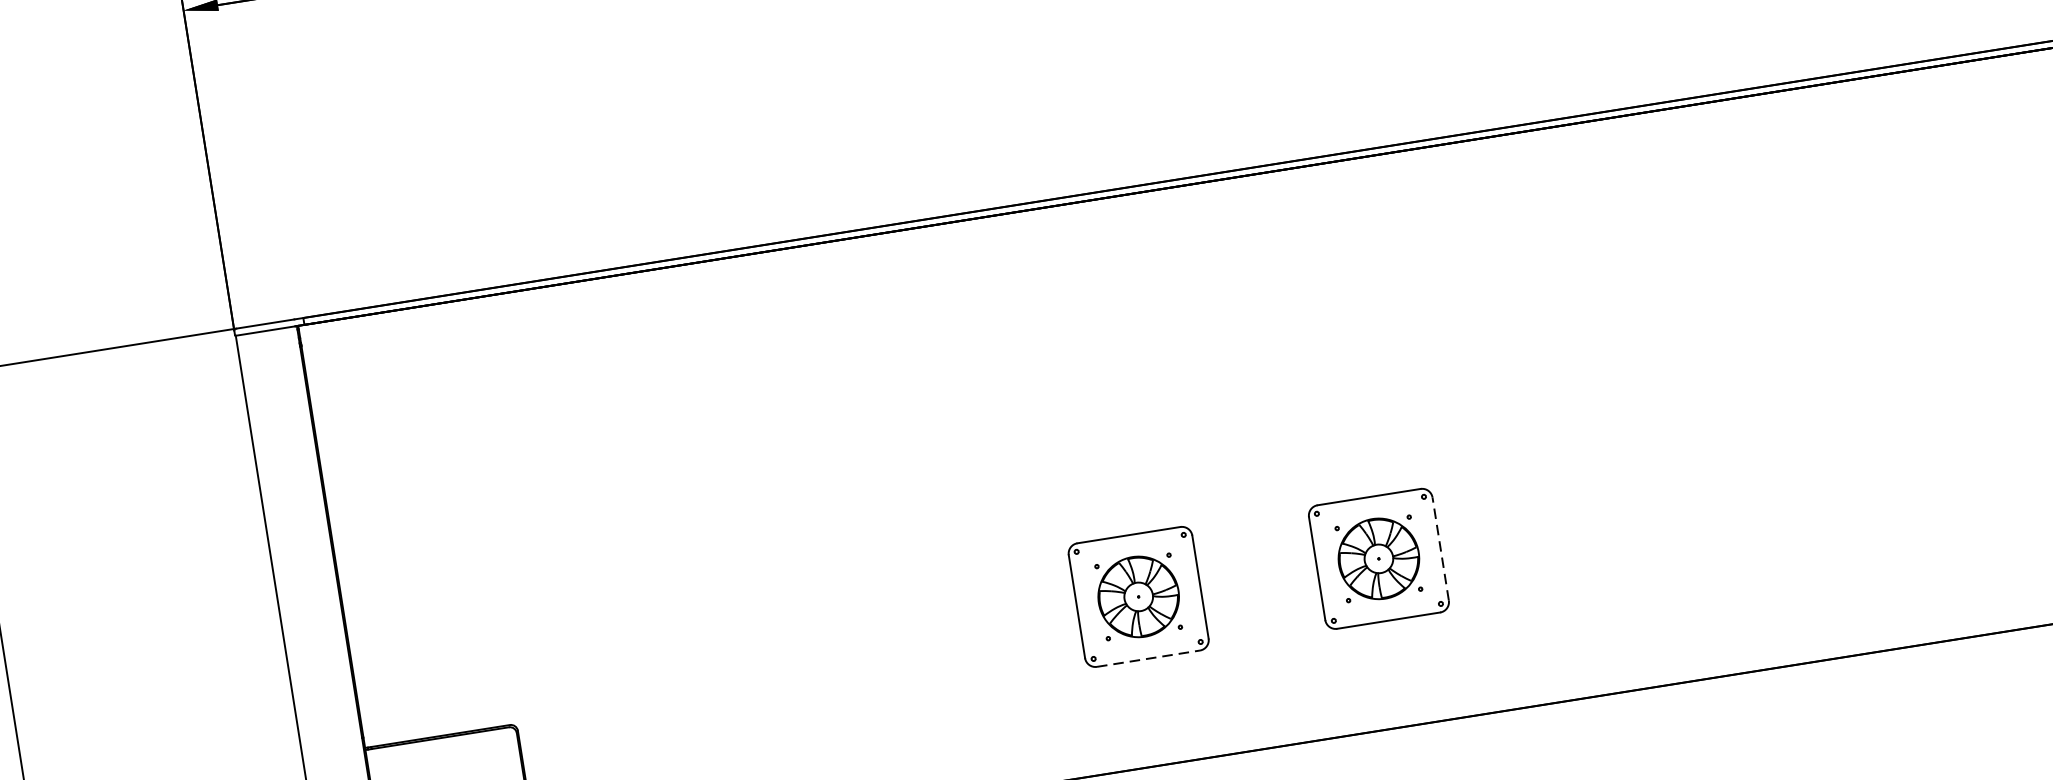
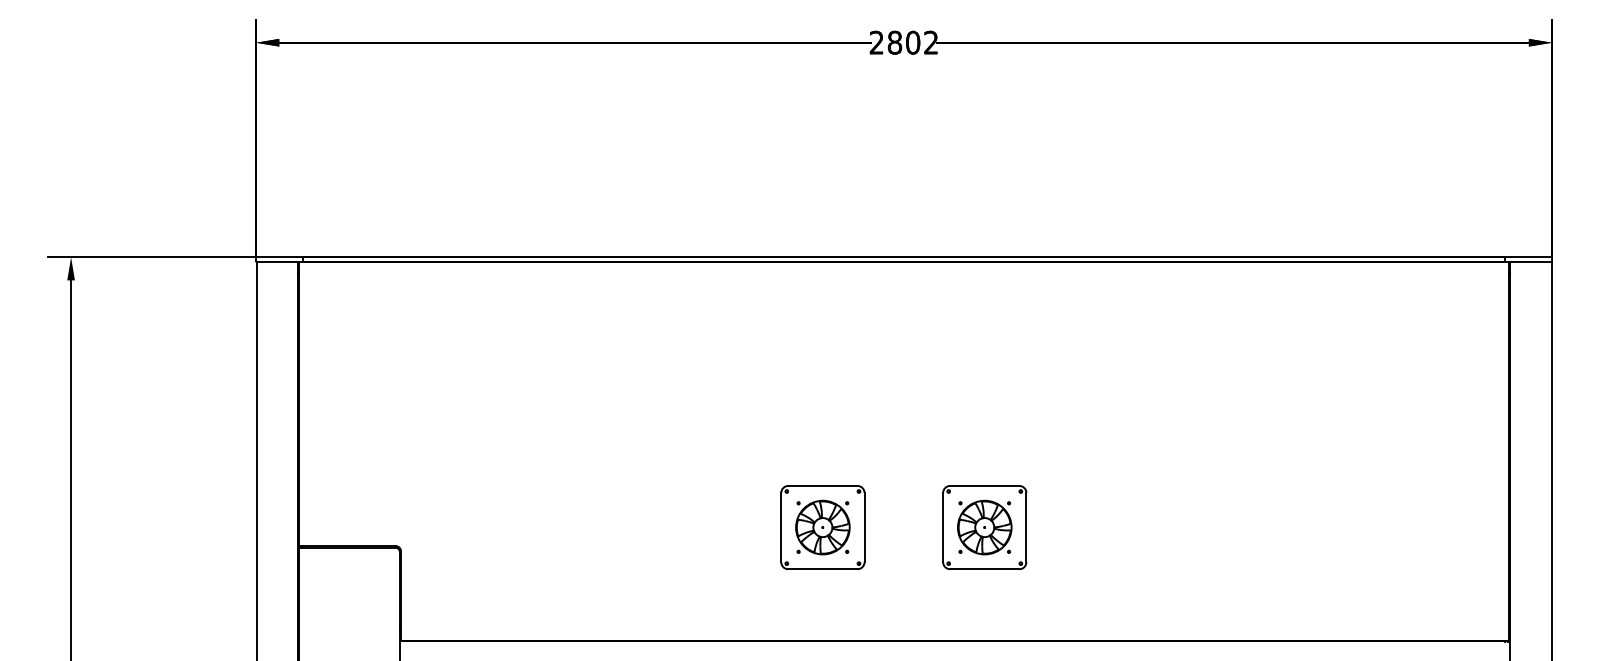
line: (1440, 548) -> (1026, 527), dashed -> solid
line: (1147, 659) -> (822, 569), dashed -> solid

